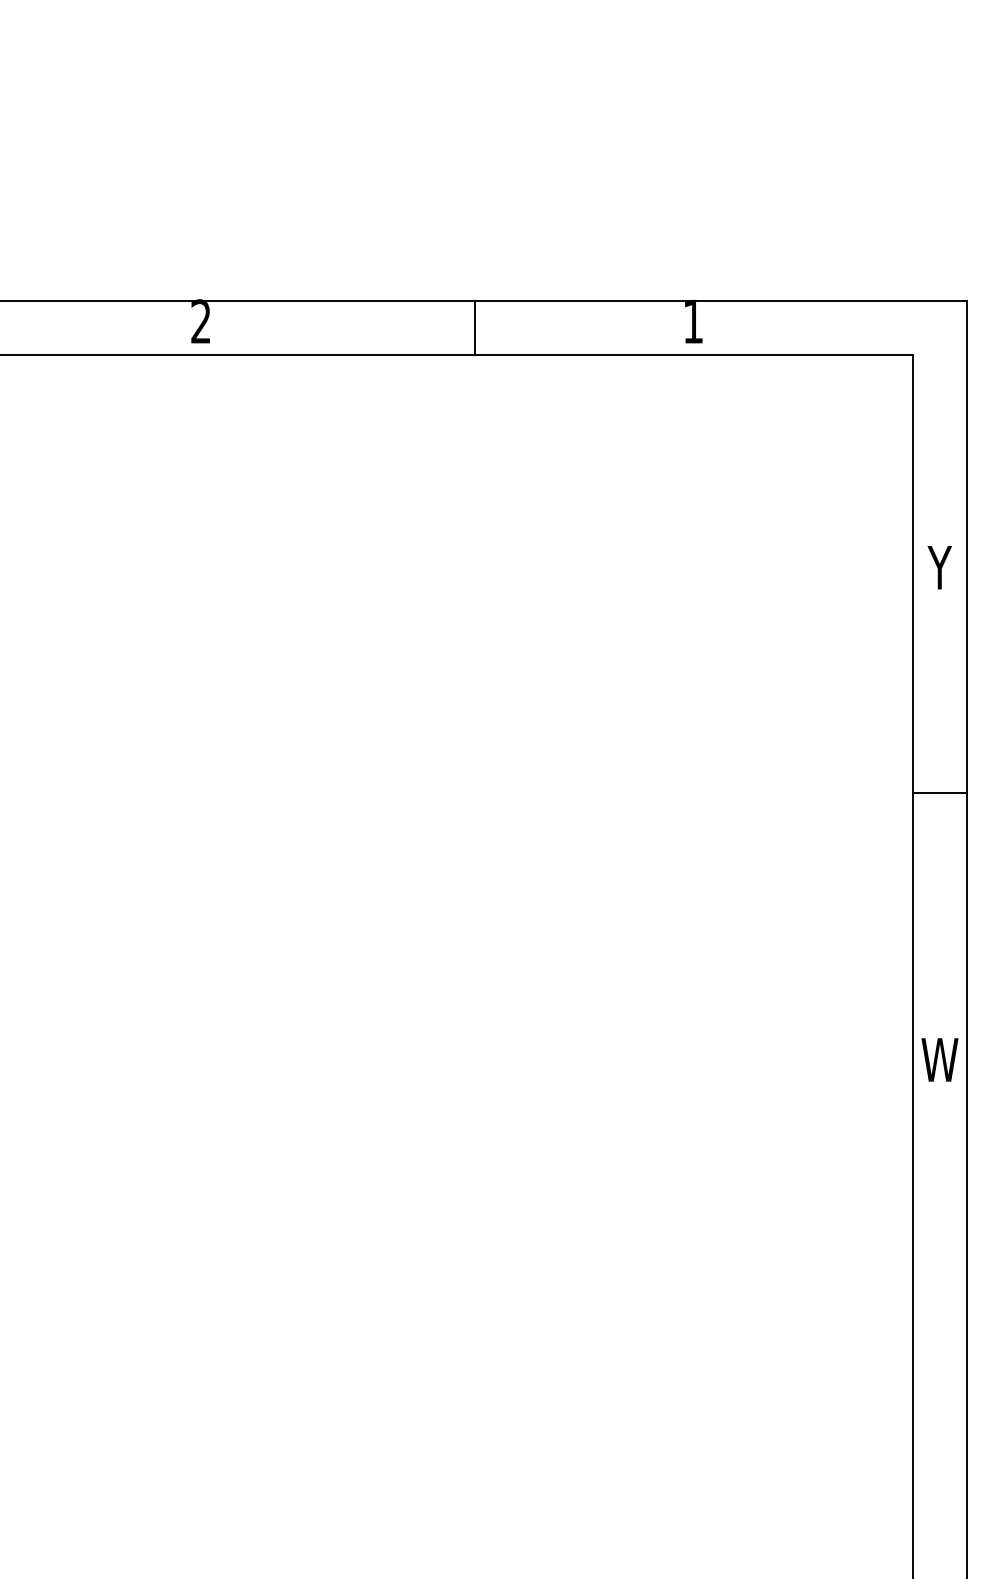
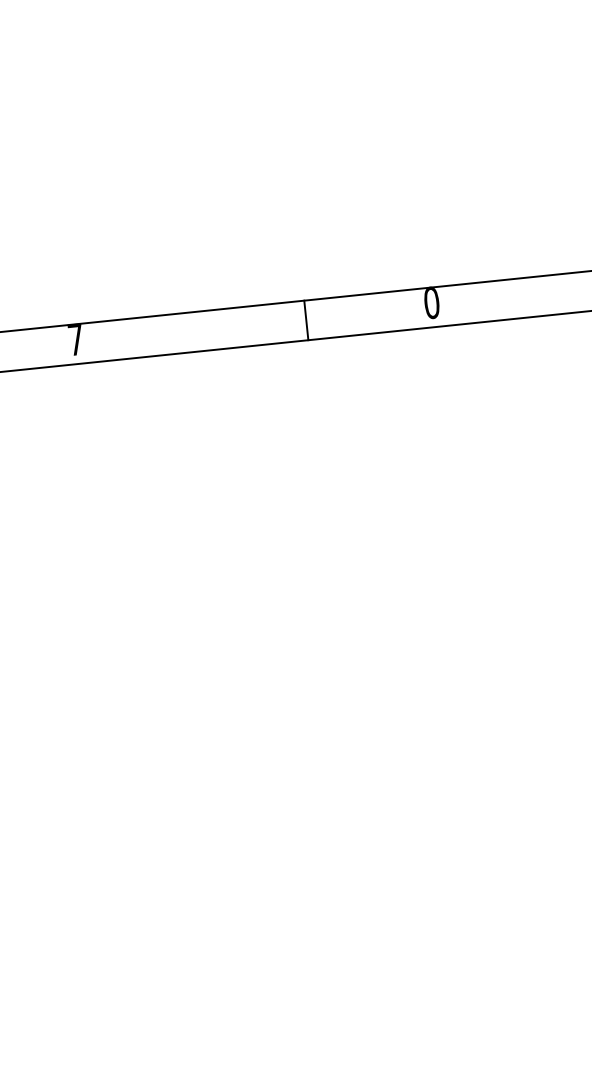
text: (200, 321) -> (75, 339), 2 -> 7
text: (693, 321) -> (431, 302), 1 -> 0
line: (475, 327) -> (306, 320), moved

